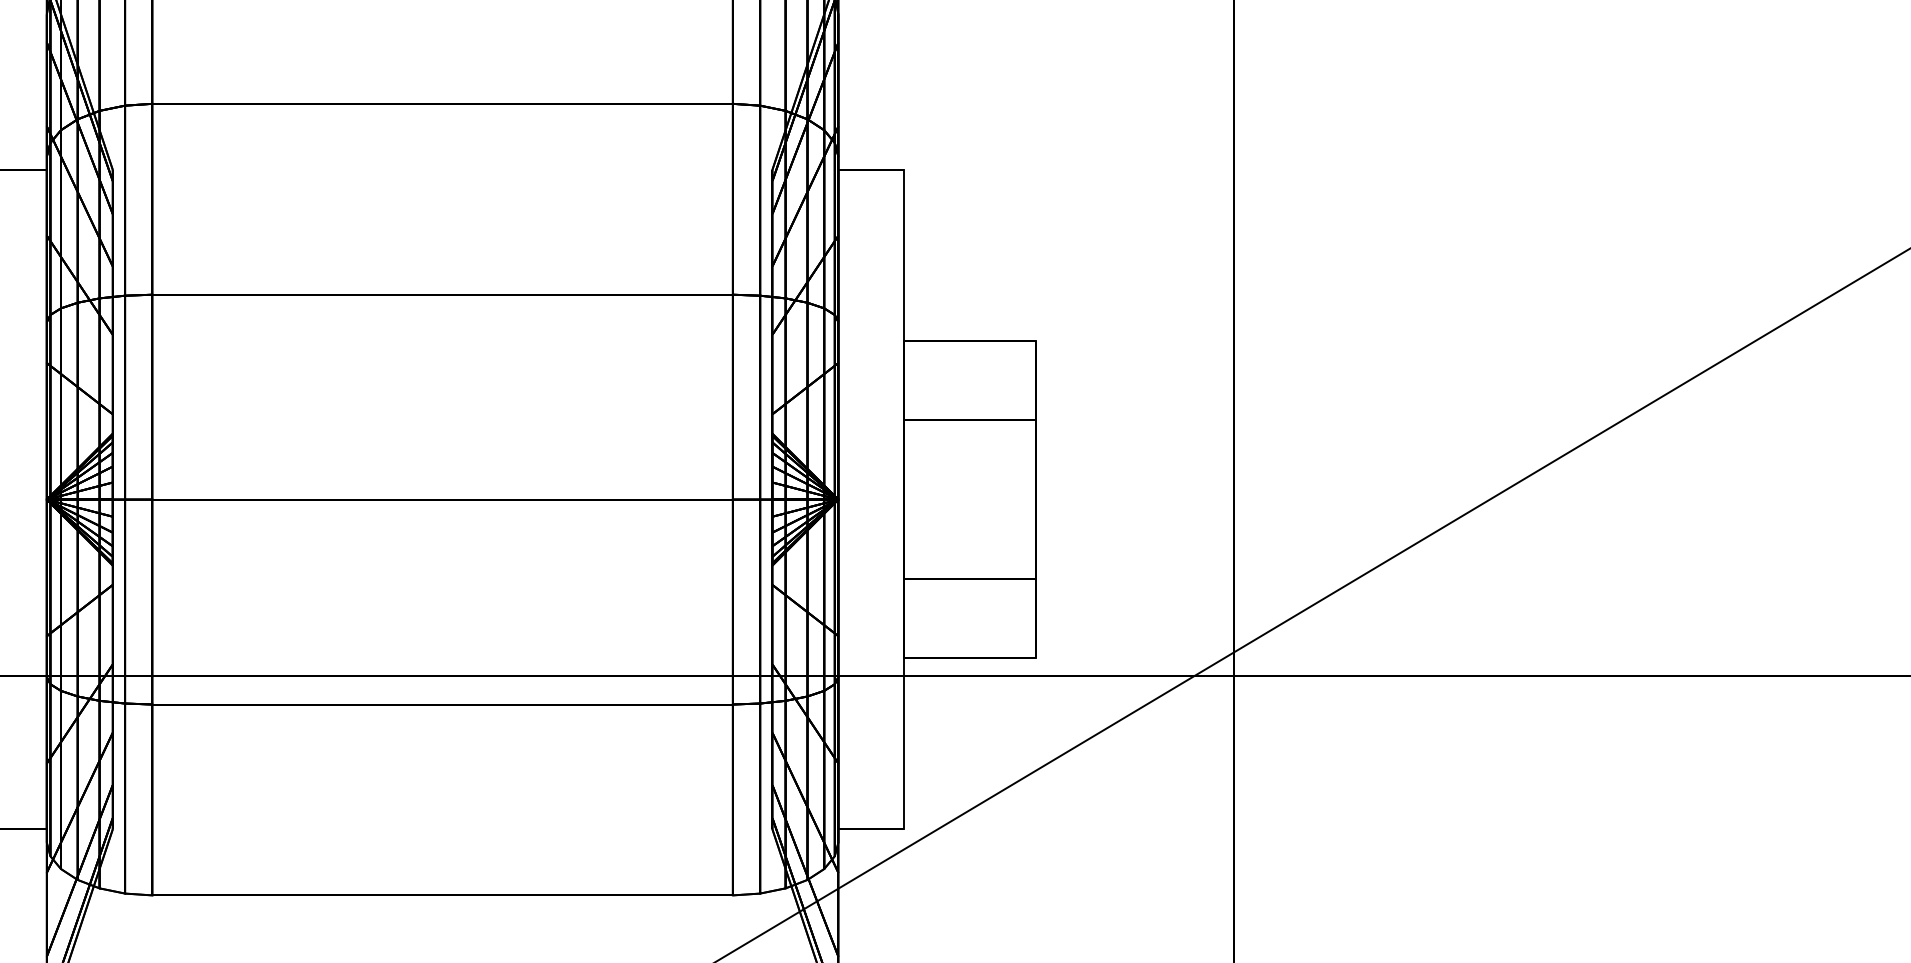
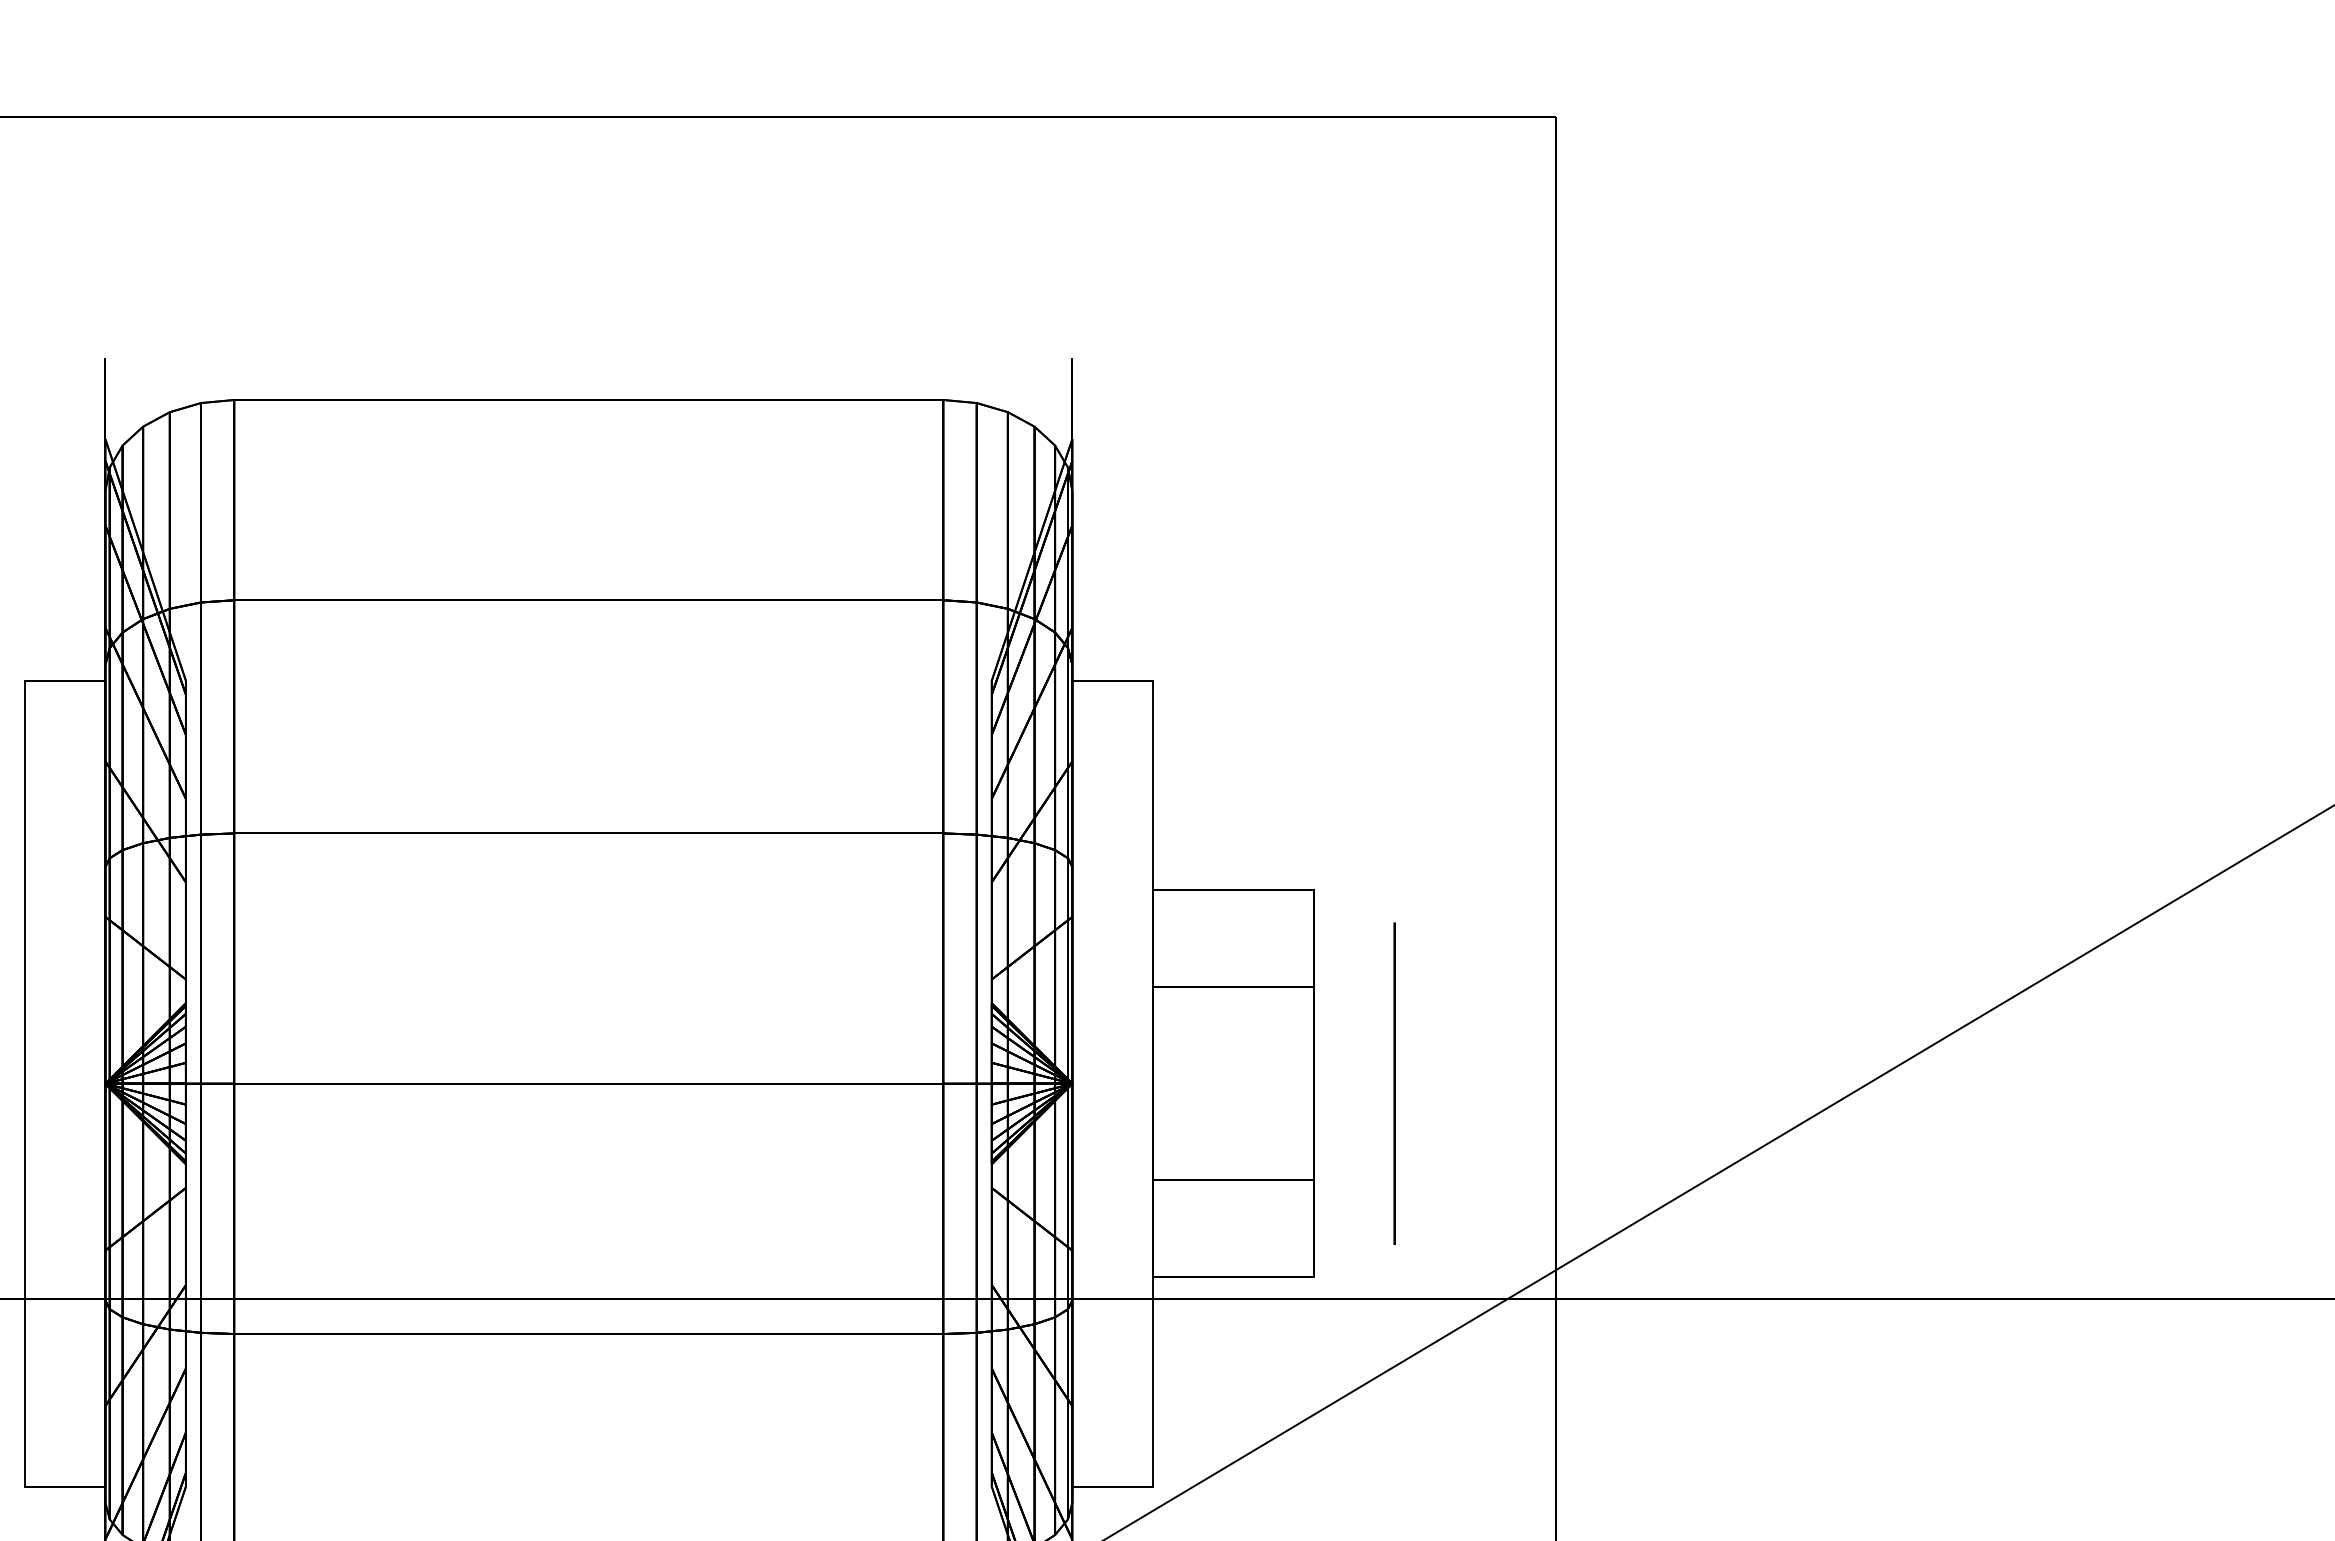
circle: (1102, 499) -> (1394, 1083), added

